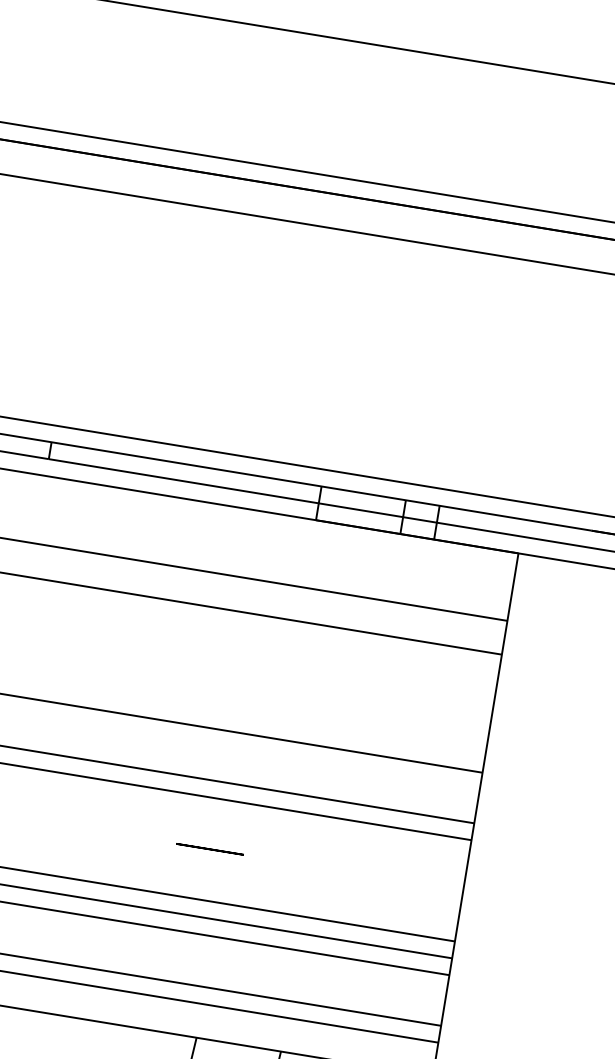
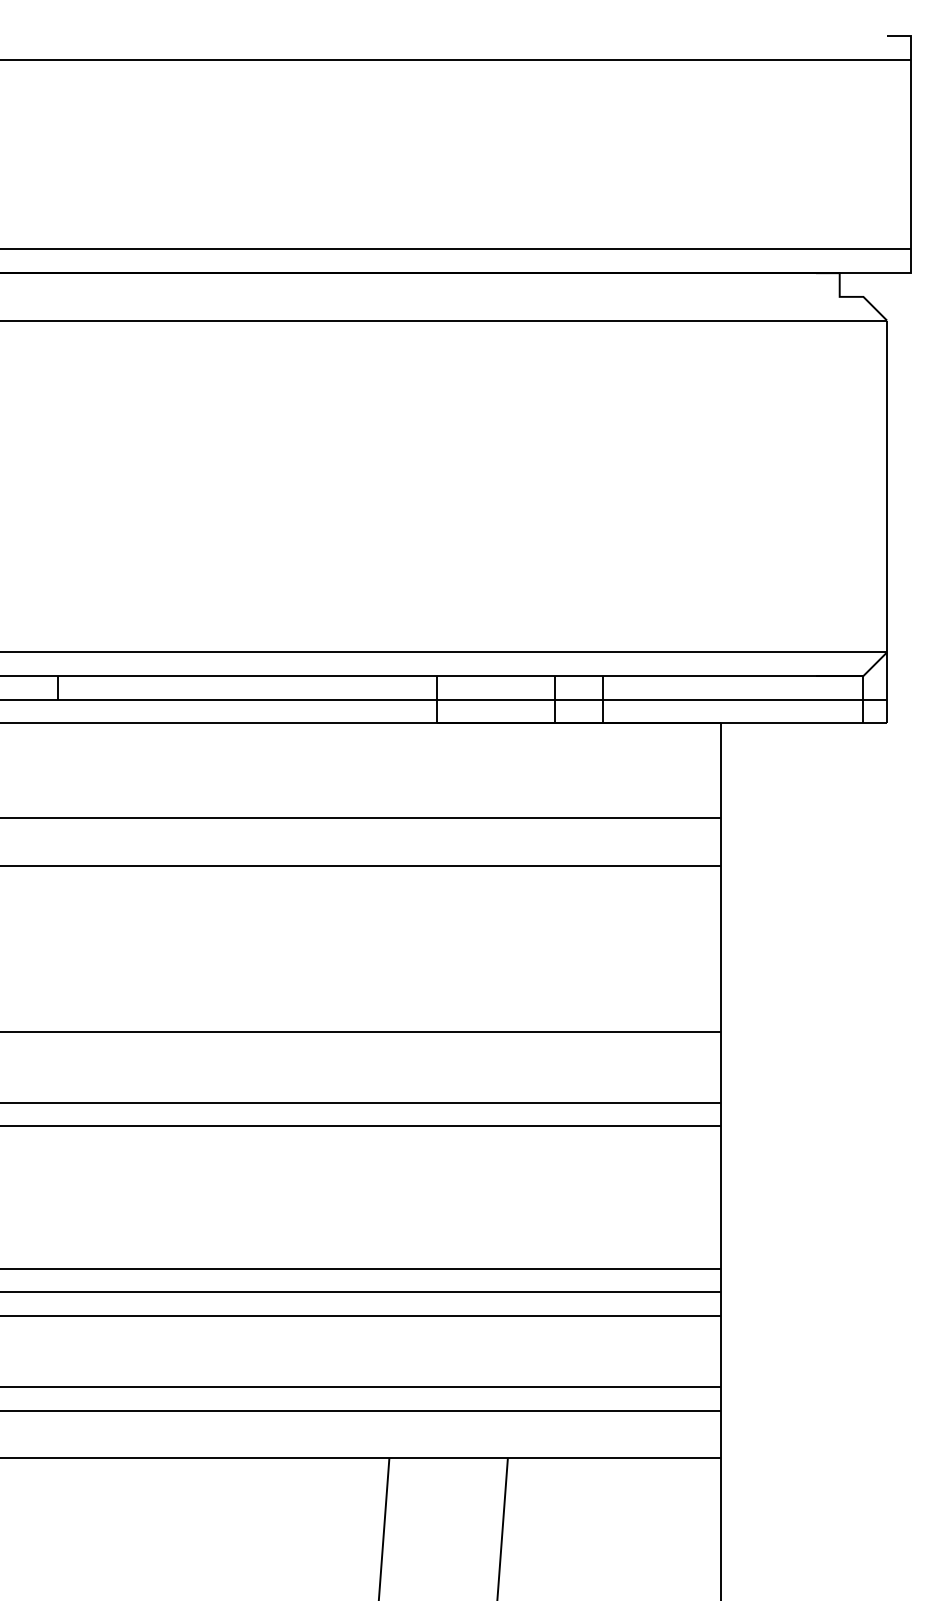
line: (210, 848) -> (365, 1196), removed

